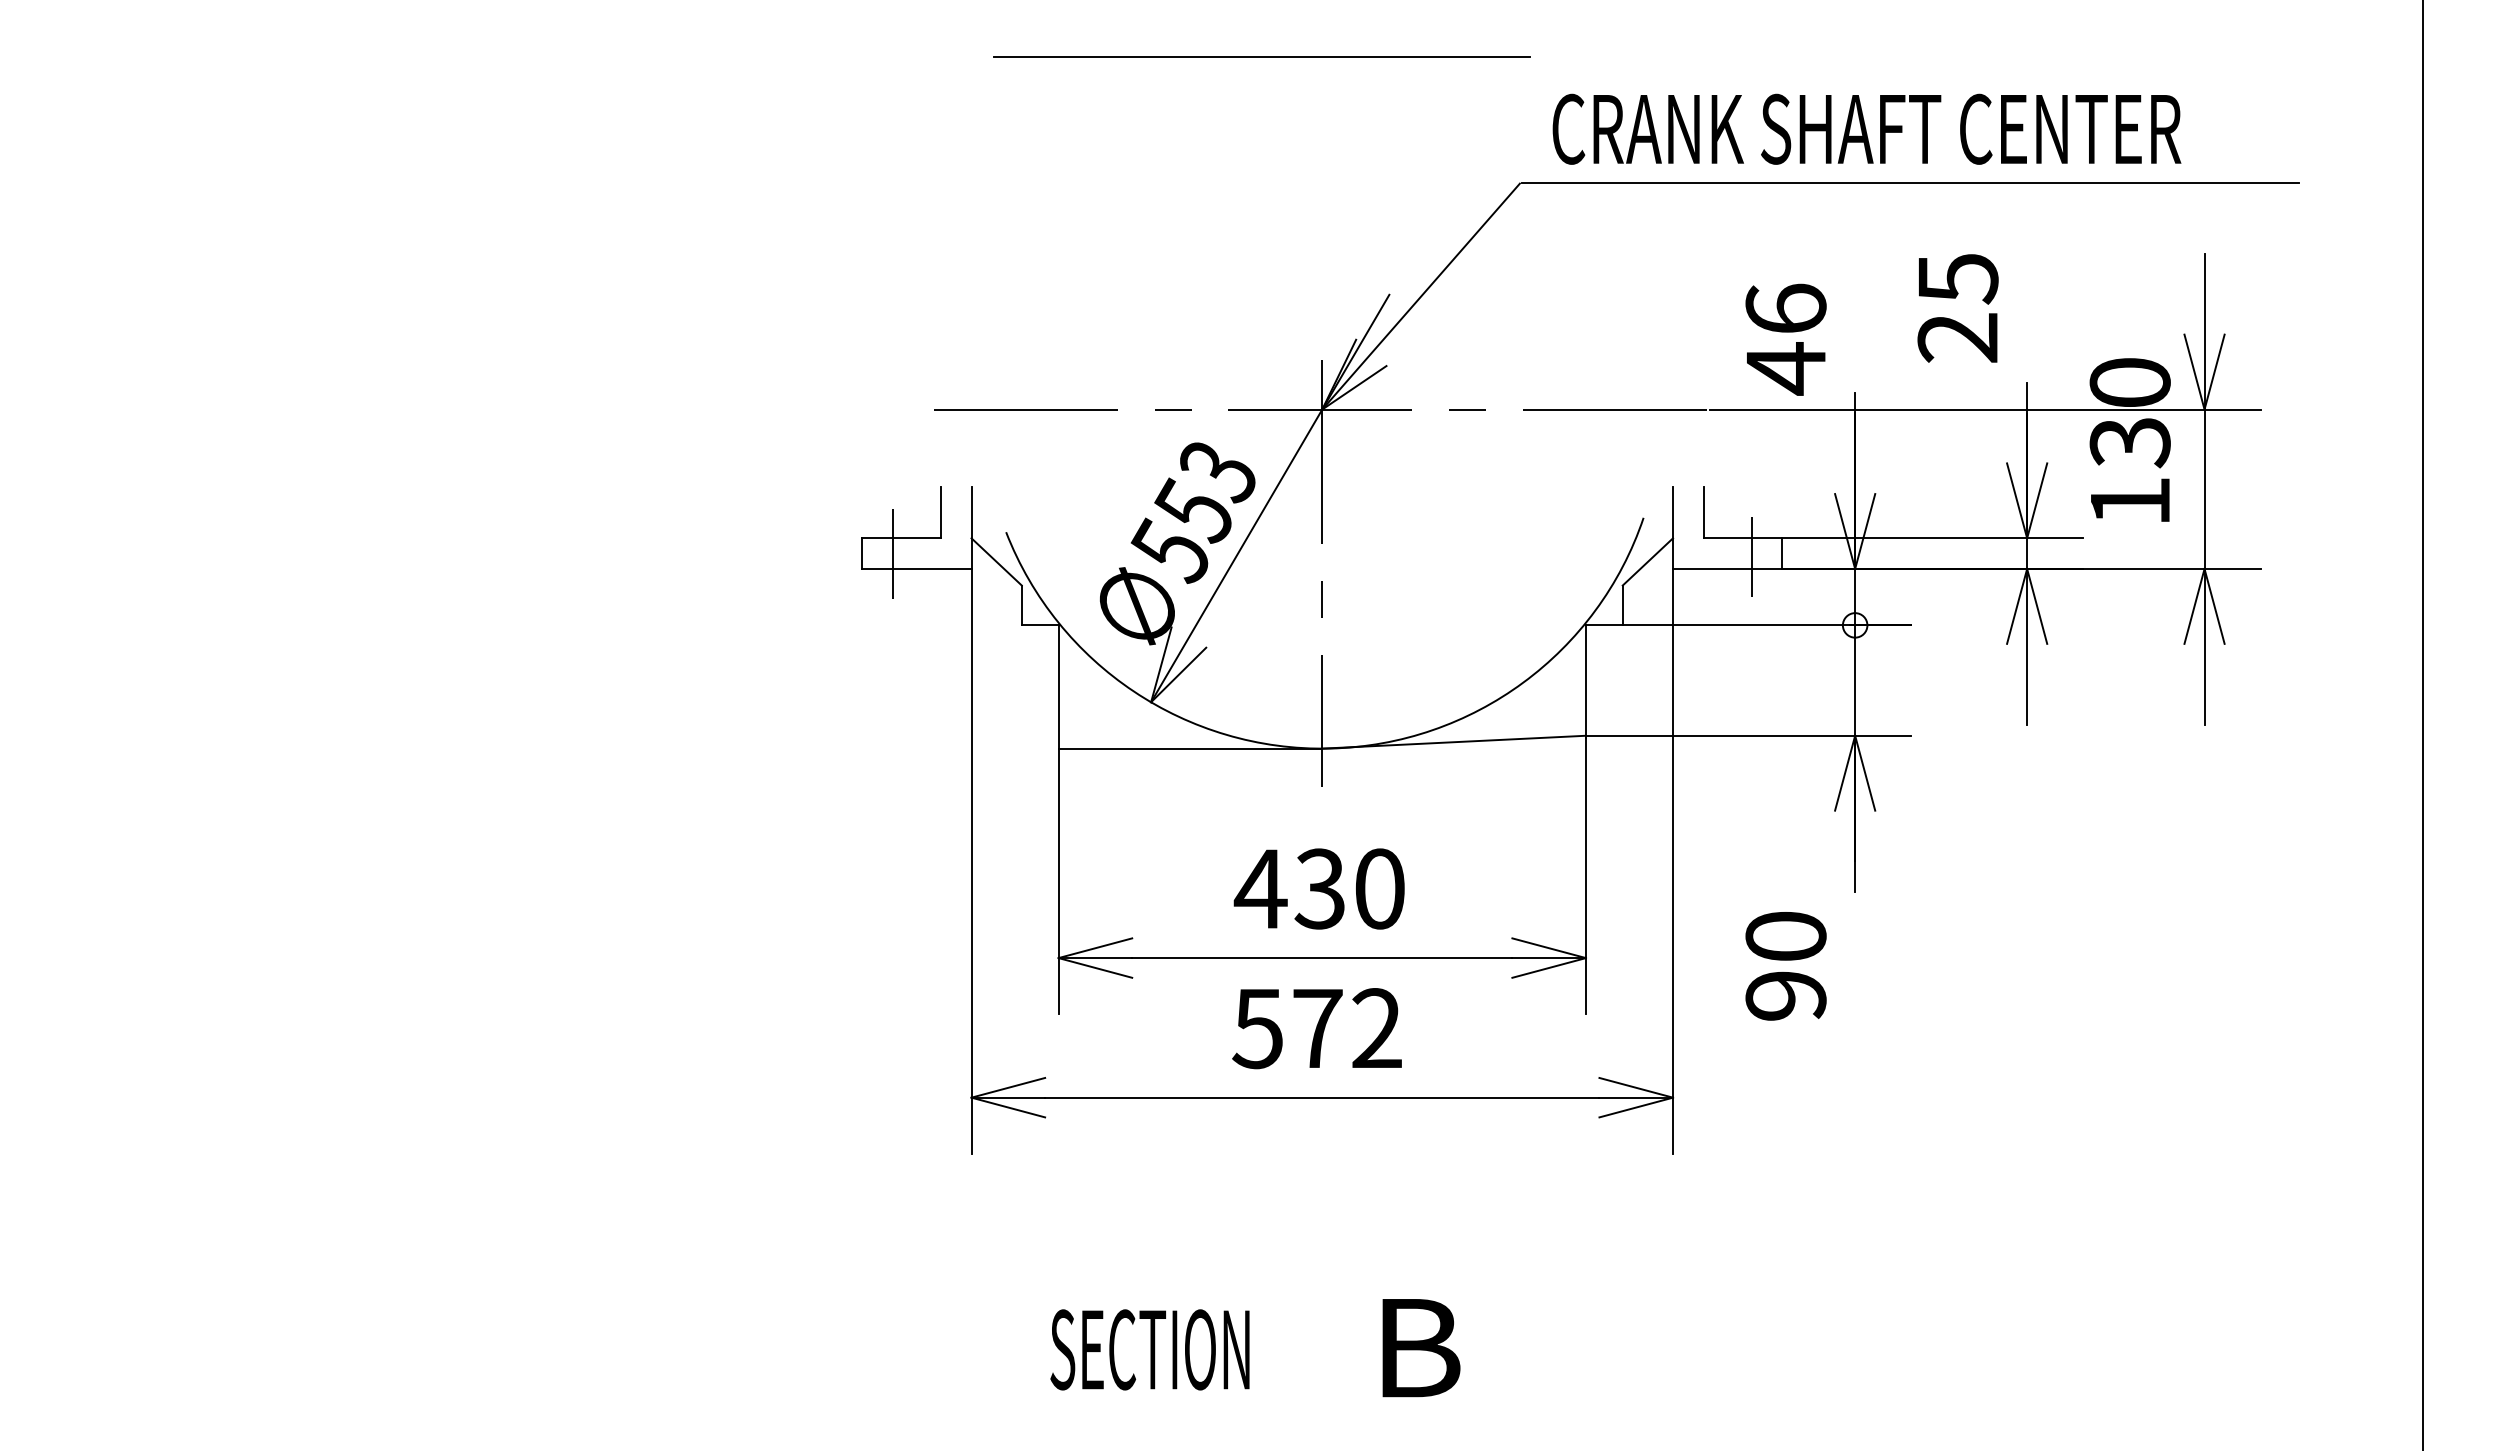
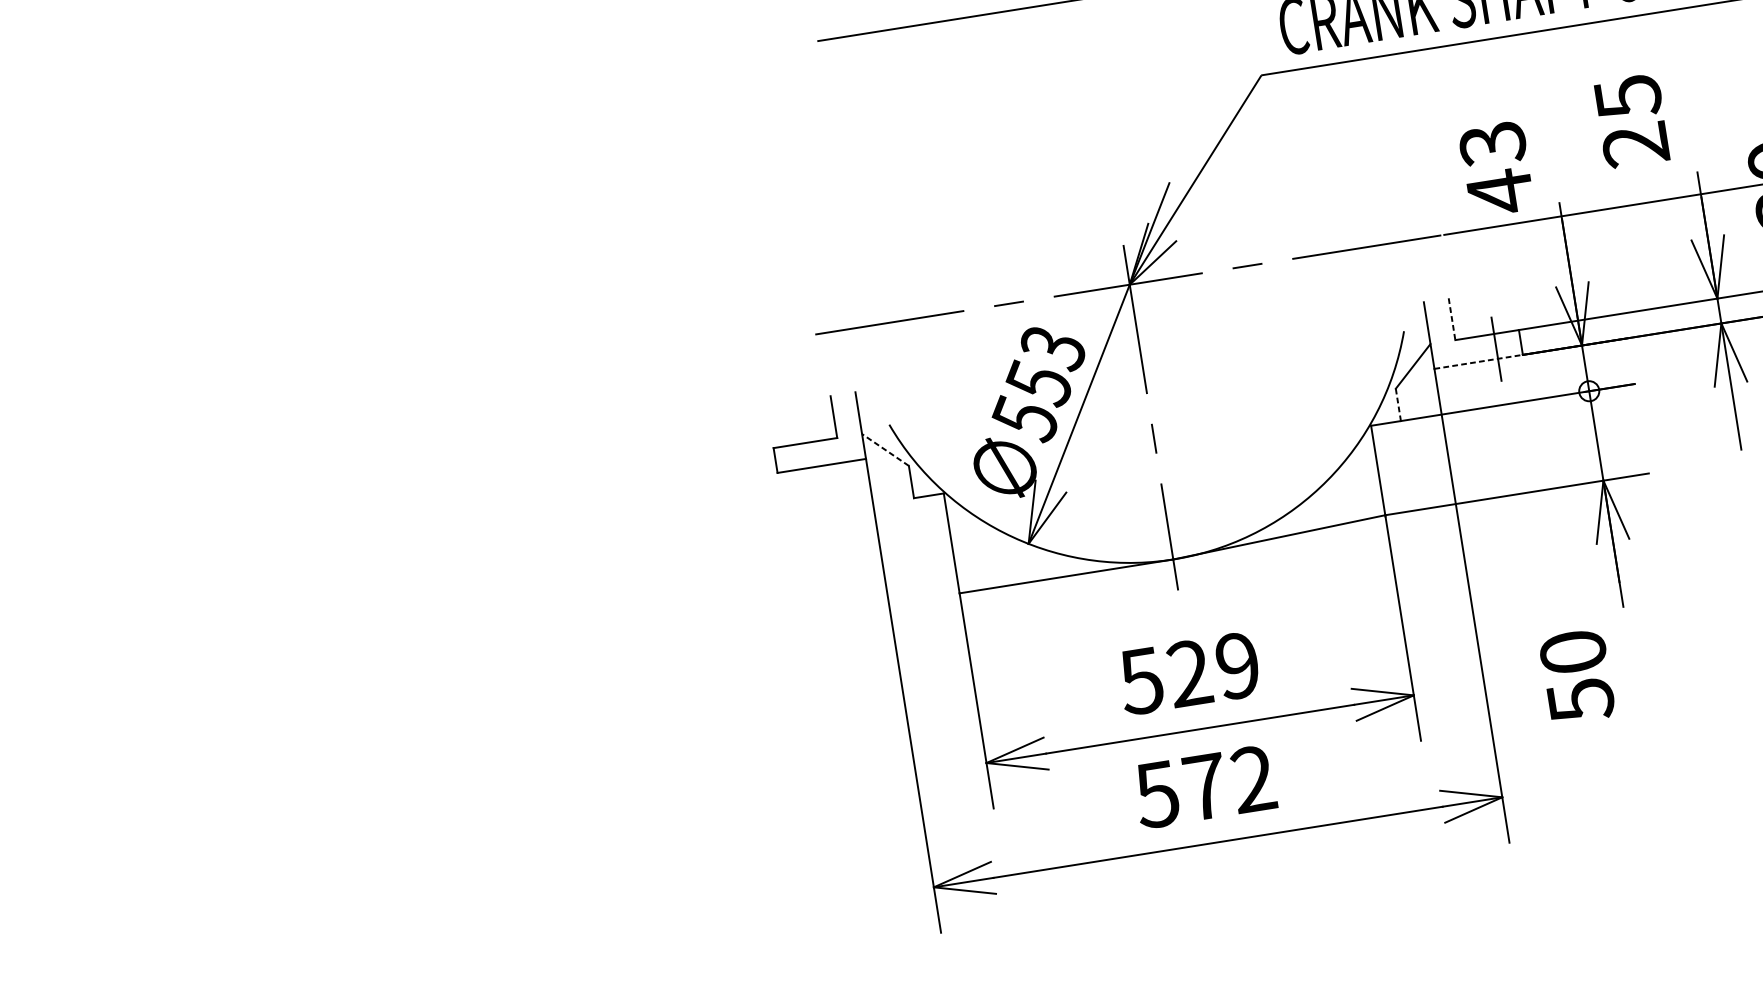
text: (1785, 309) -> (1492, 144), 46 -> 43
line: (1703, 512) -> (1451, 319), solid -> dashed
line: (893, 553) -> (800, 456), removed
line: (996, 561) -> (885, 449), solid -> dashed
line: (1727, 568) -> (1478, 361), solid -> dashed
line: (1622, 605) -> (1398, 404), solid -> dashed
text: (1318, 888) -> (1188, 673), 430 -> 529
text: (1785, 996) -> (1580, 700), 90 -> 50

